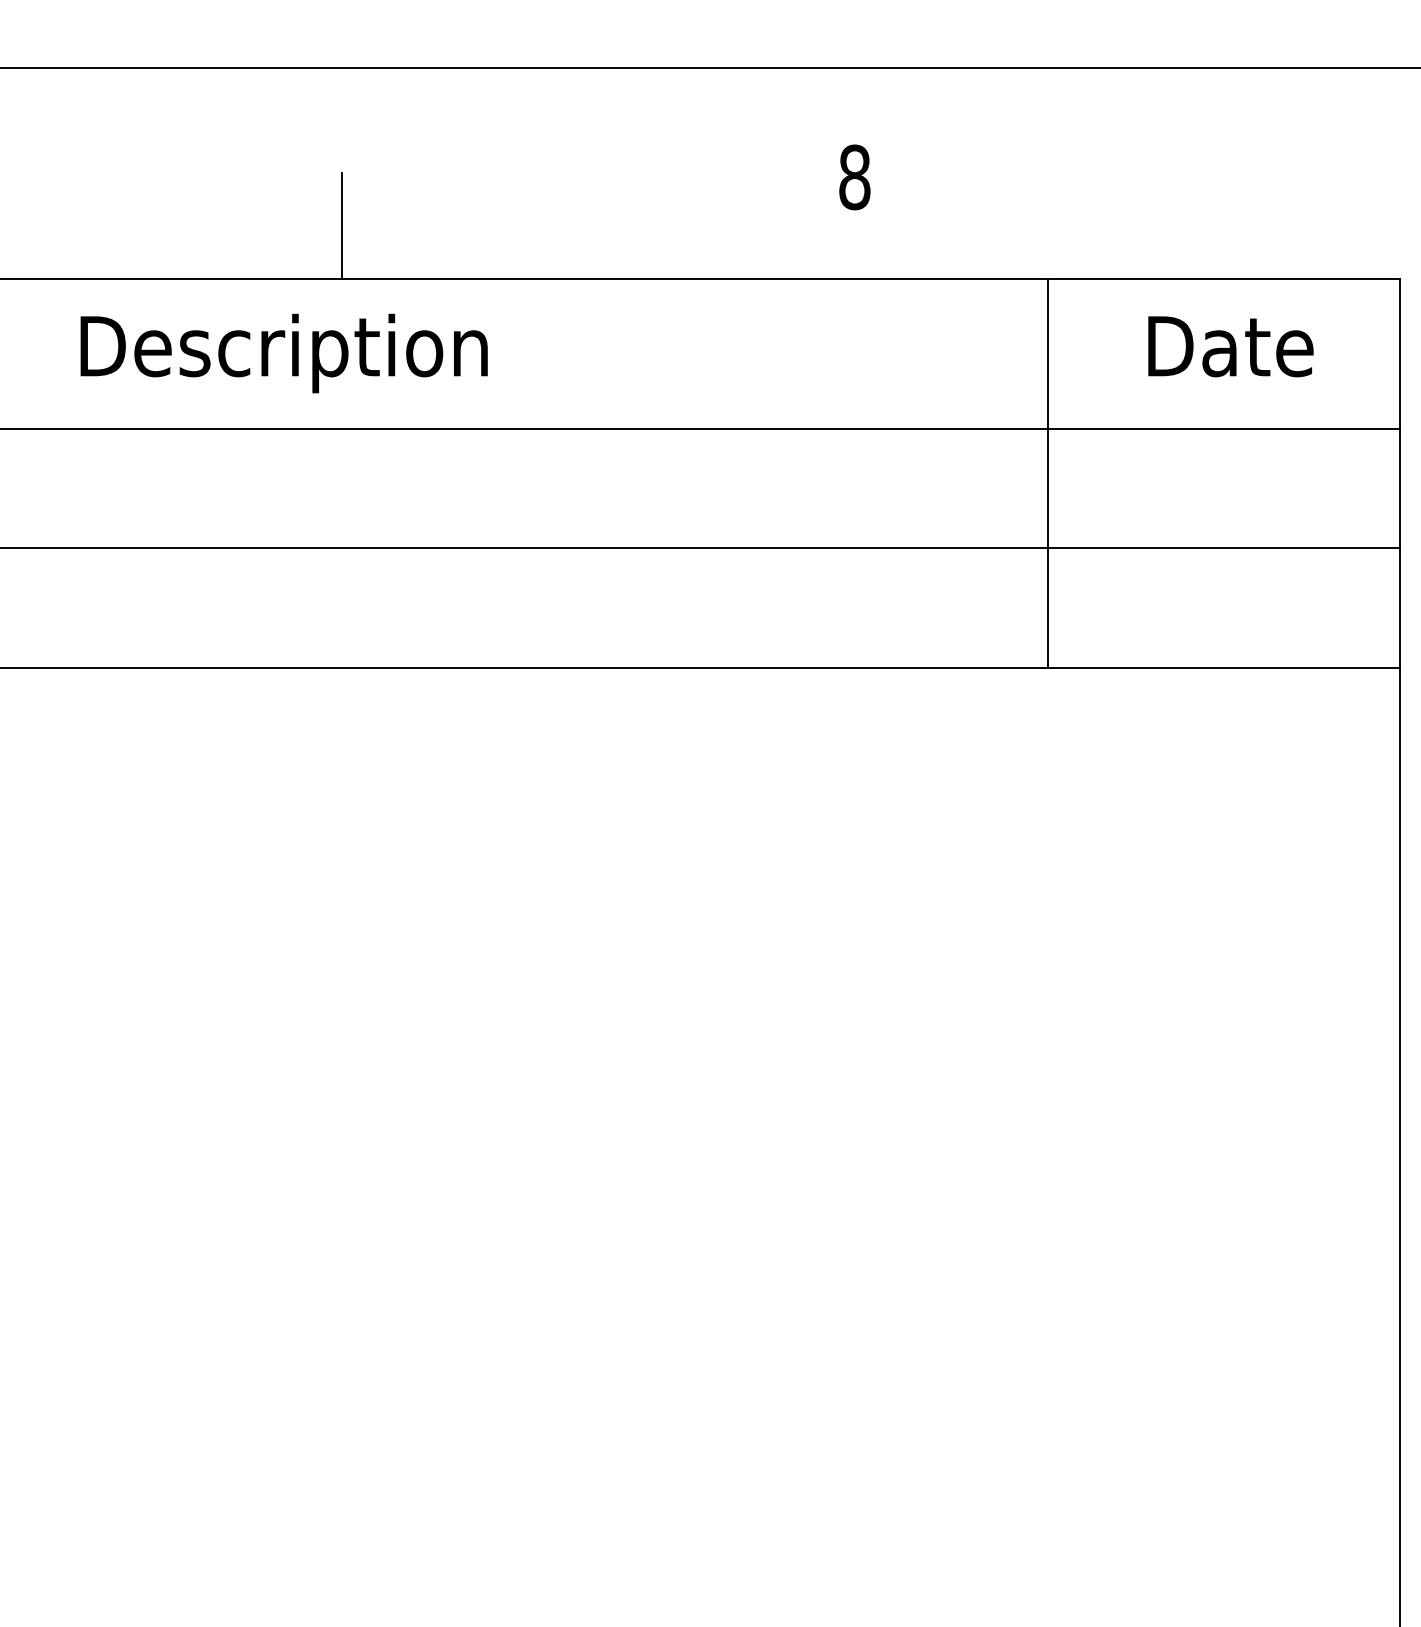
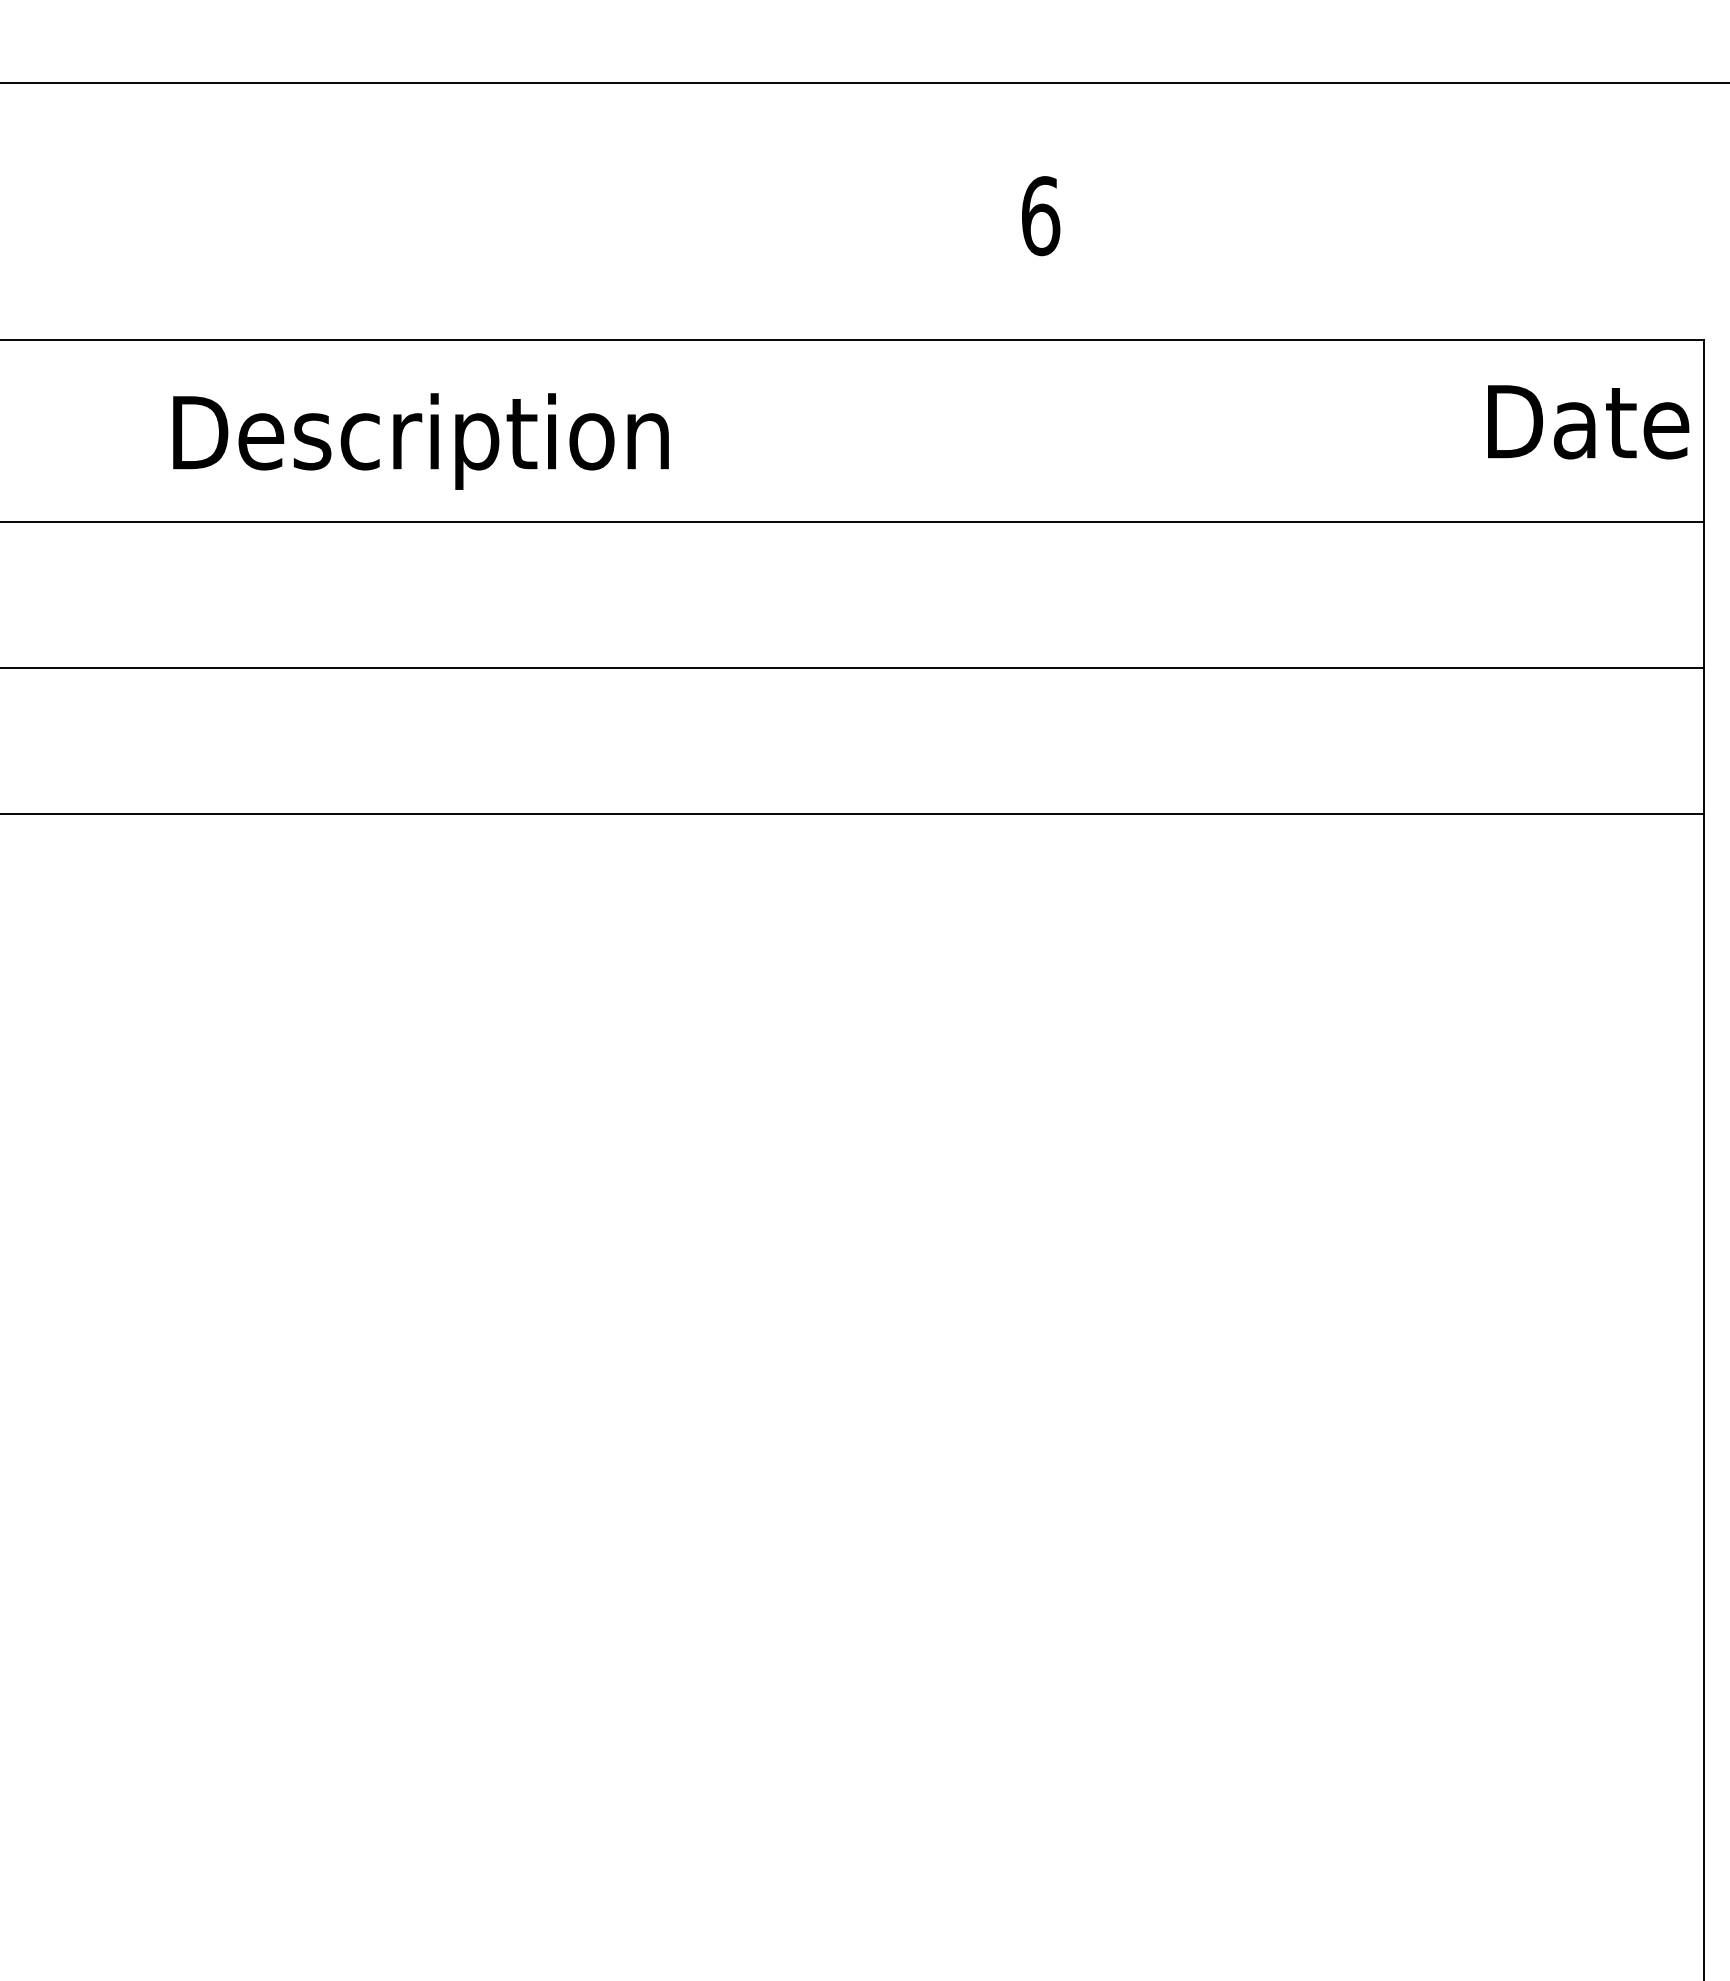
text: (854, 177) -> (1040, 216), 8 -> 6
line: (342, 226) -> (416, 275), removed
text: (1230, 346) -> (1588, 422), moved
text: (283, 353) -> (420, 441), moved
line: (1048, 473) -> (1276, 576), removed

